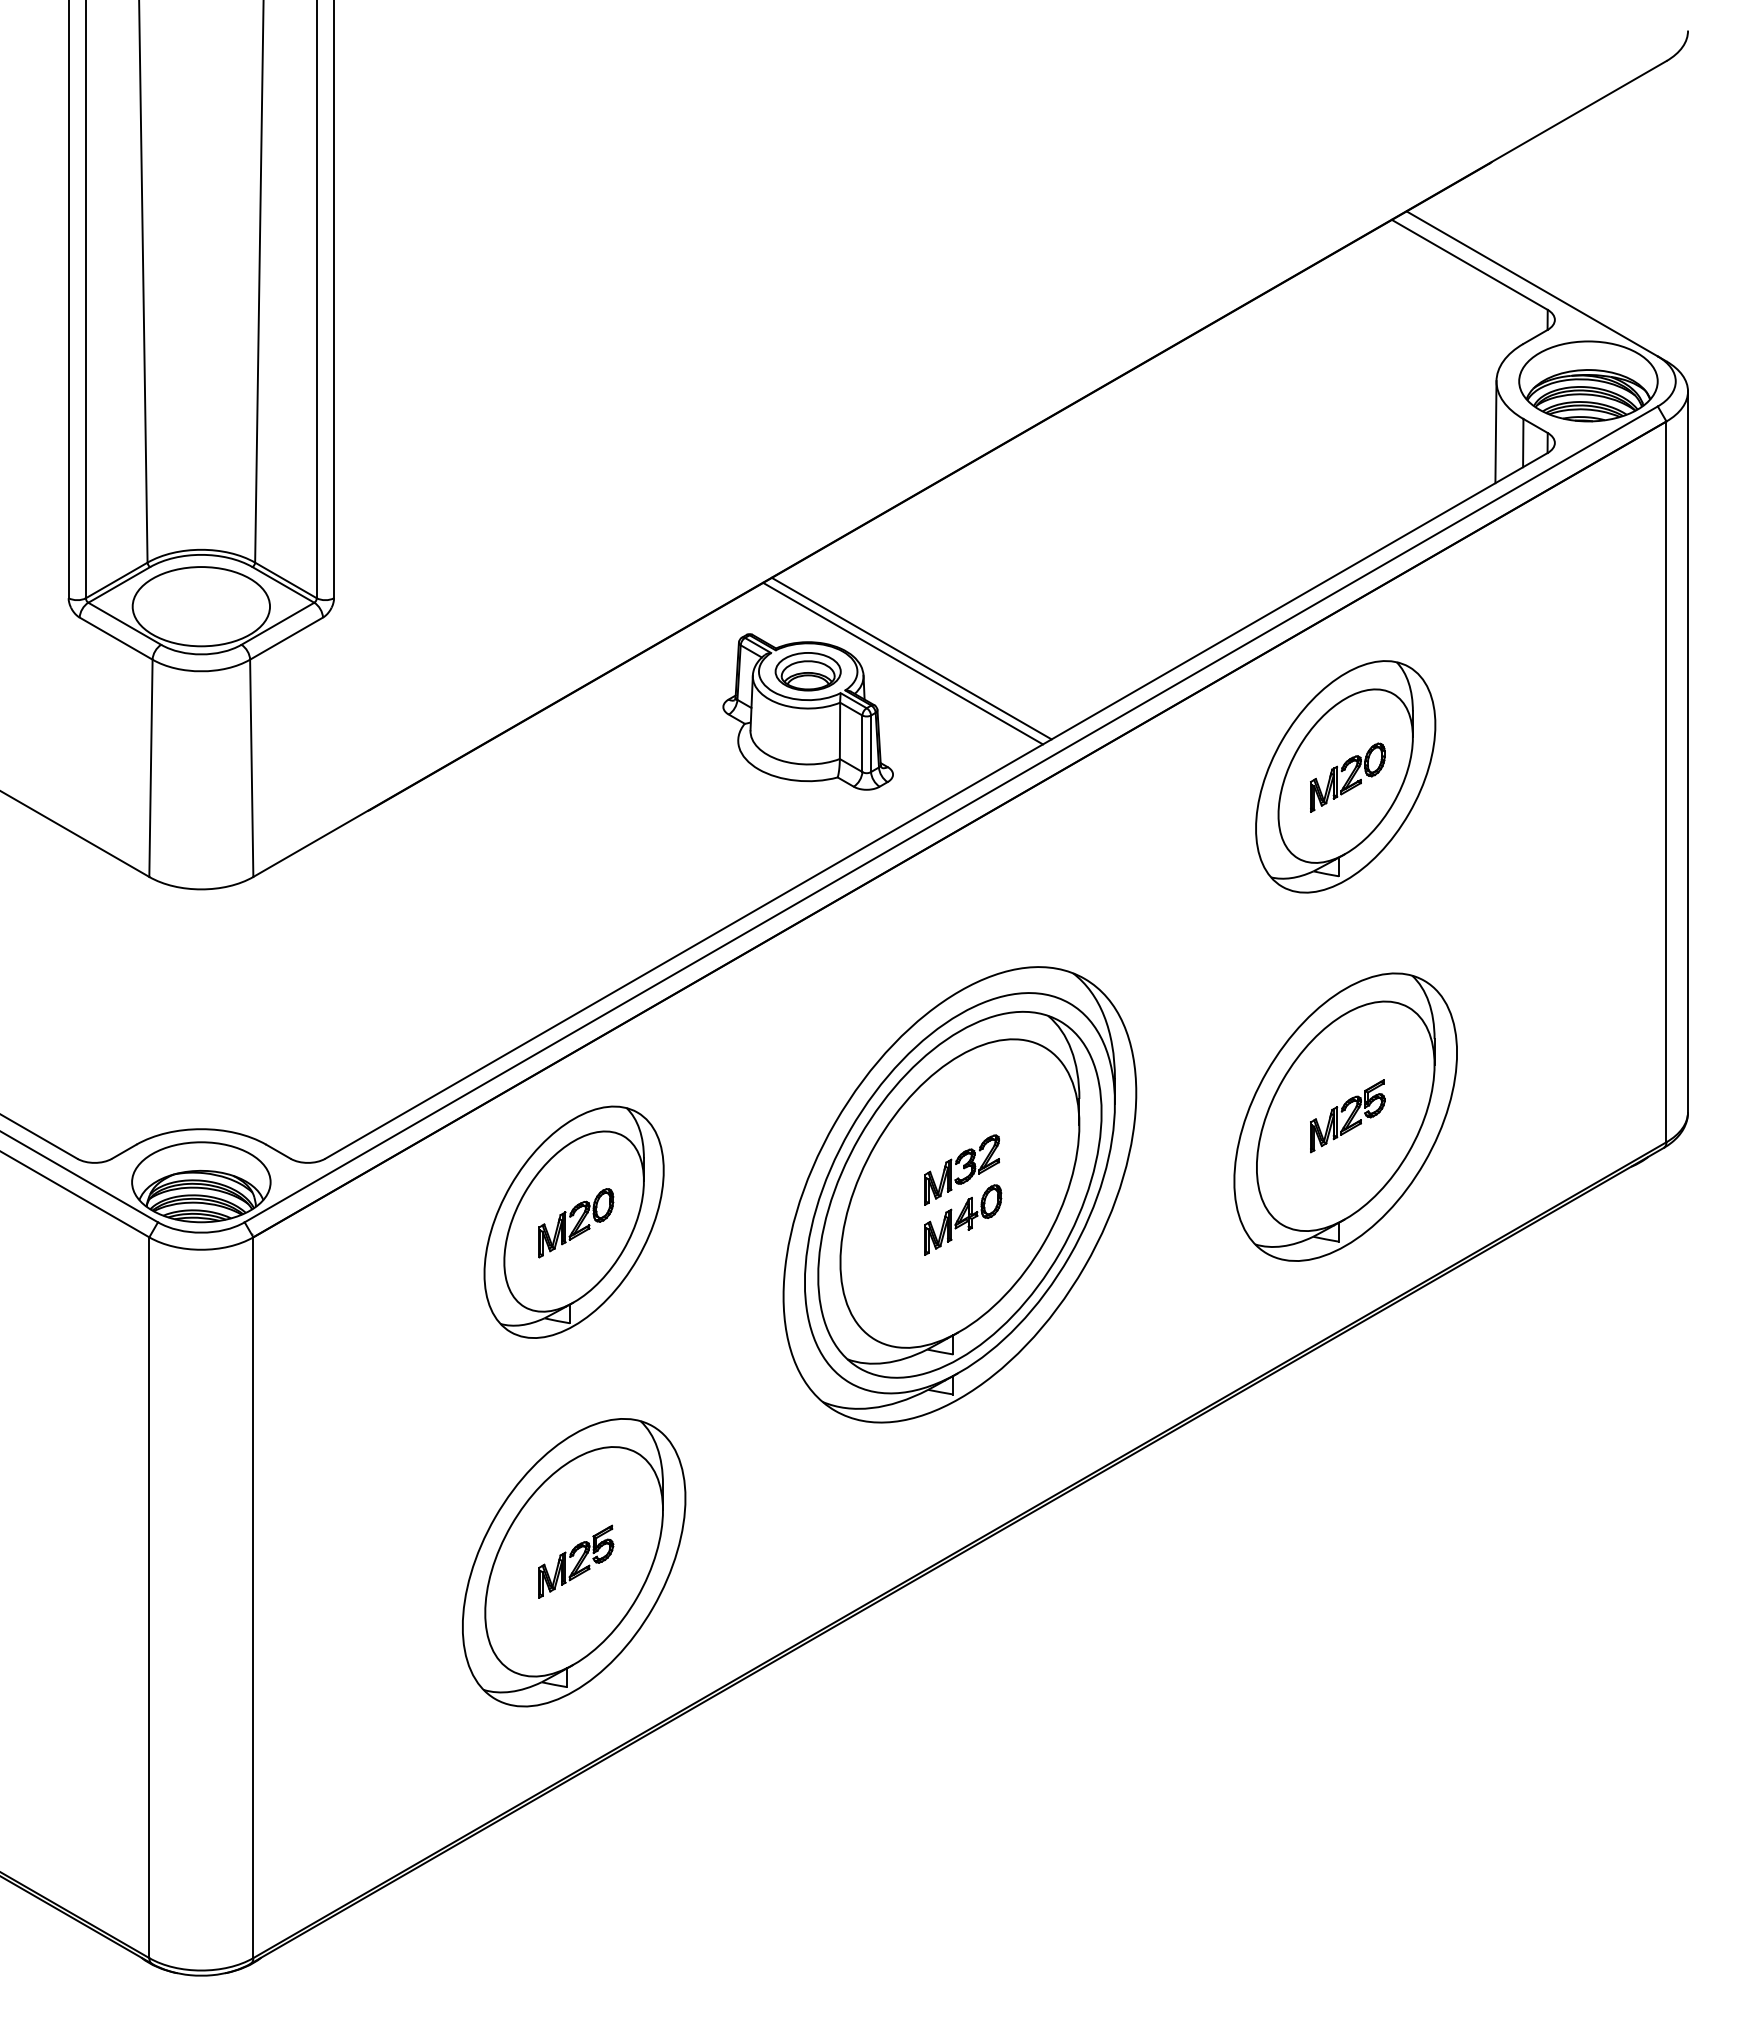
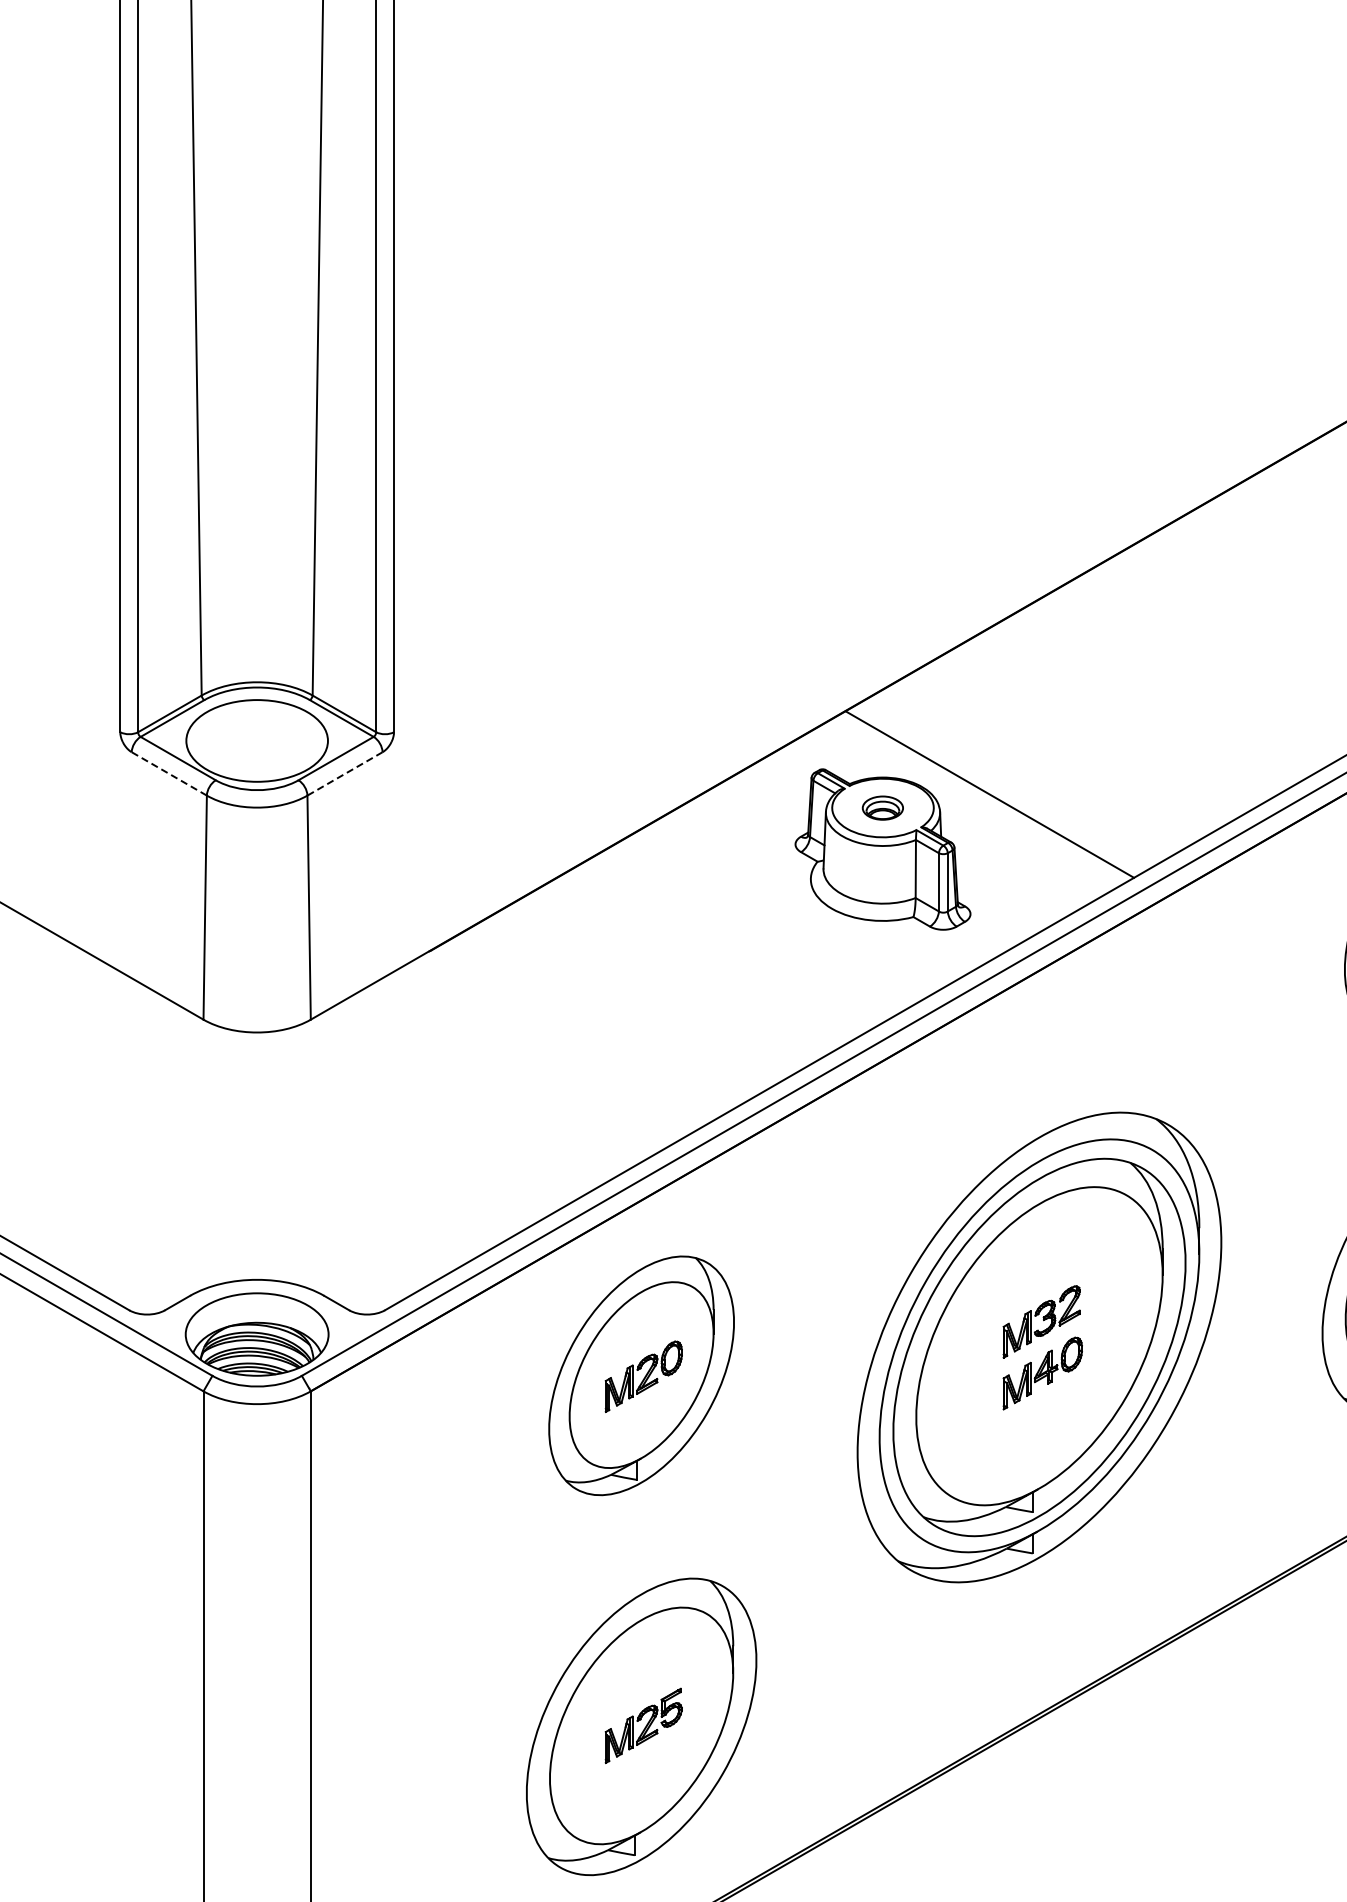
line: (115, 638) -> (168, 773), solid -> dashed
line: (286, 638) -> (344, 773), solid -> dashed
line: (903, 663) -> (981, 799), removed
part: (807, 671) -> (882, 807), size x0.6

